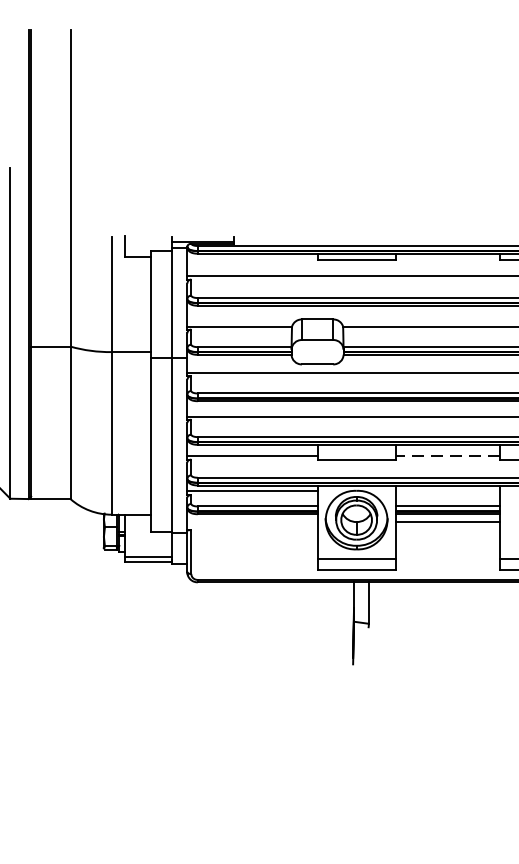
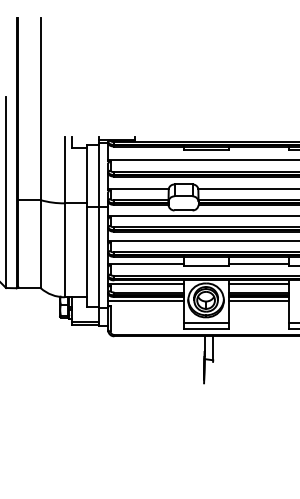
line: (447, 456) -> (258, 263), dashed -> solid
line: (447, 490) -> (258, 283), added
line: (251, 522) -> (145, 301), added

